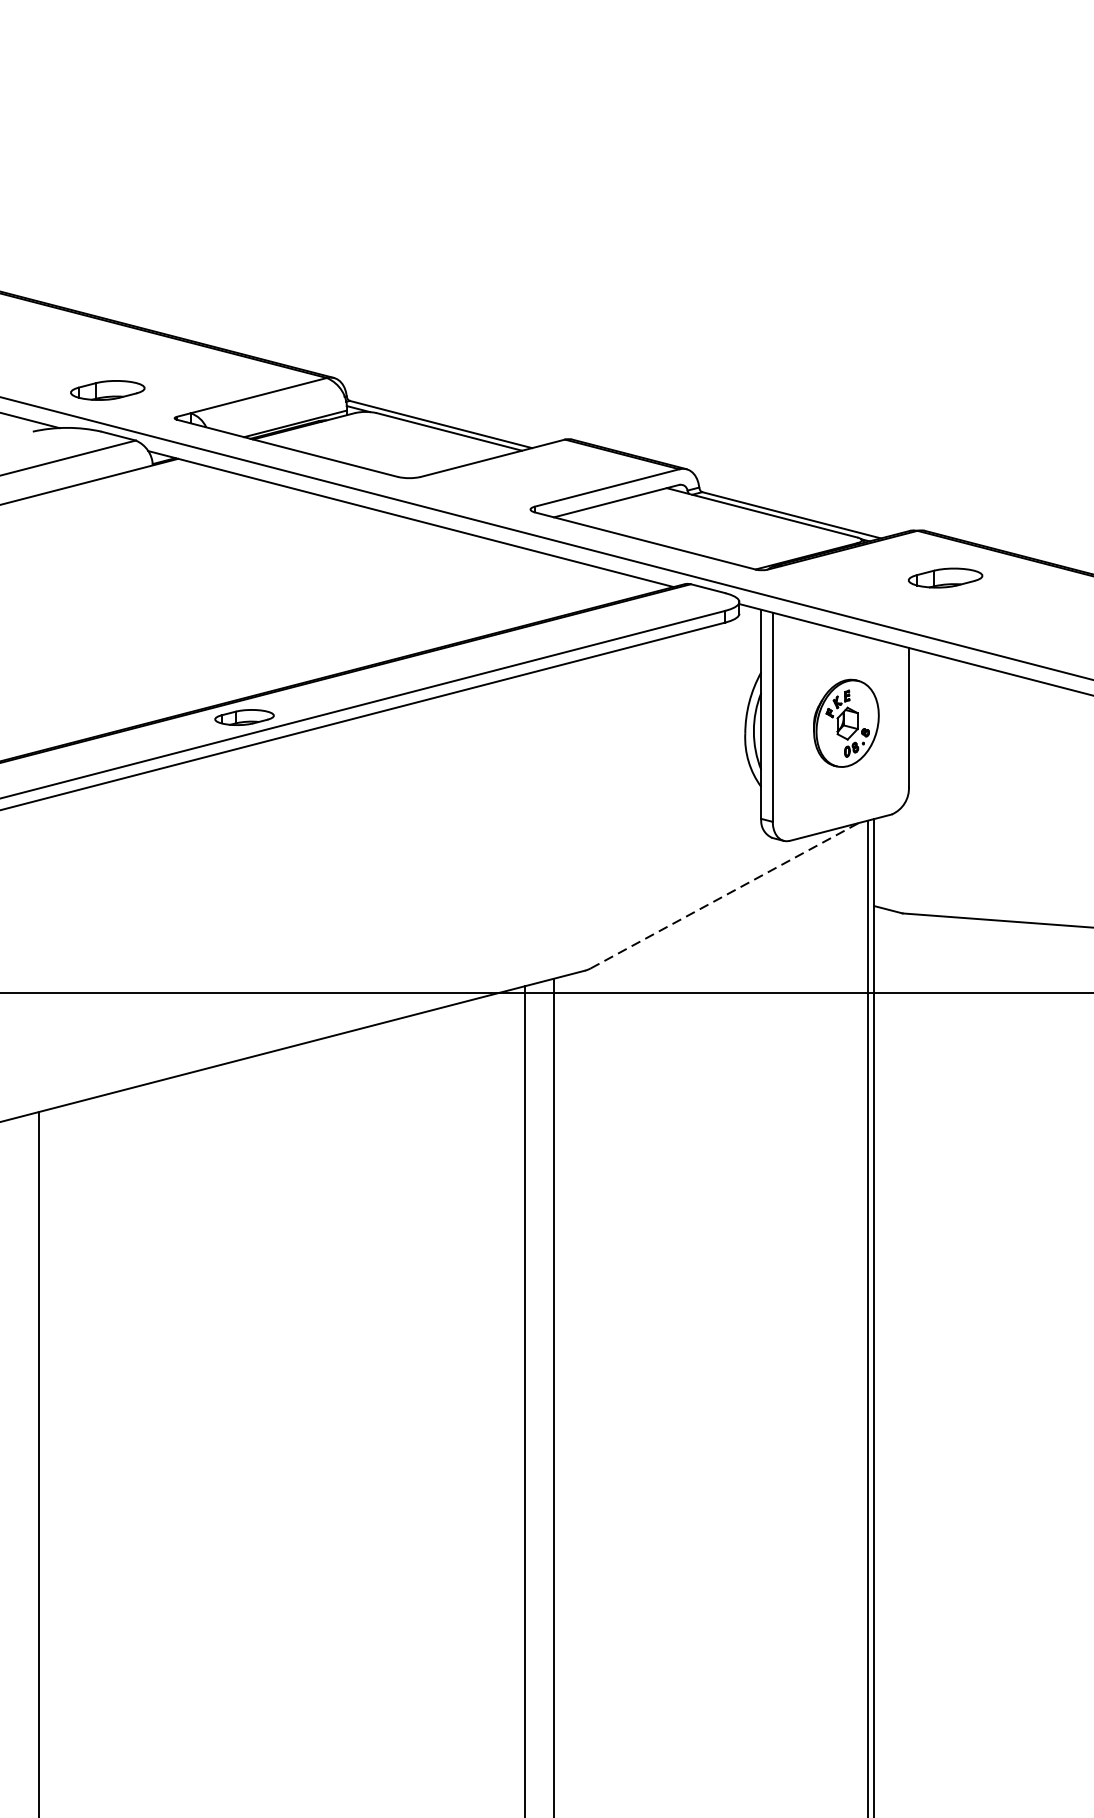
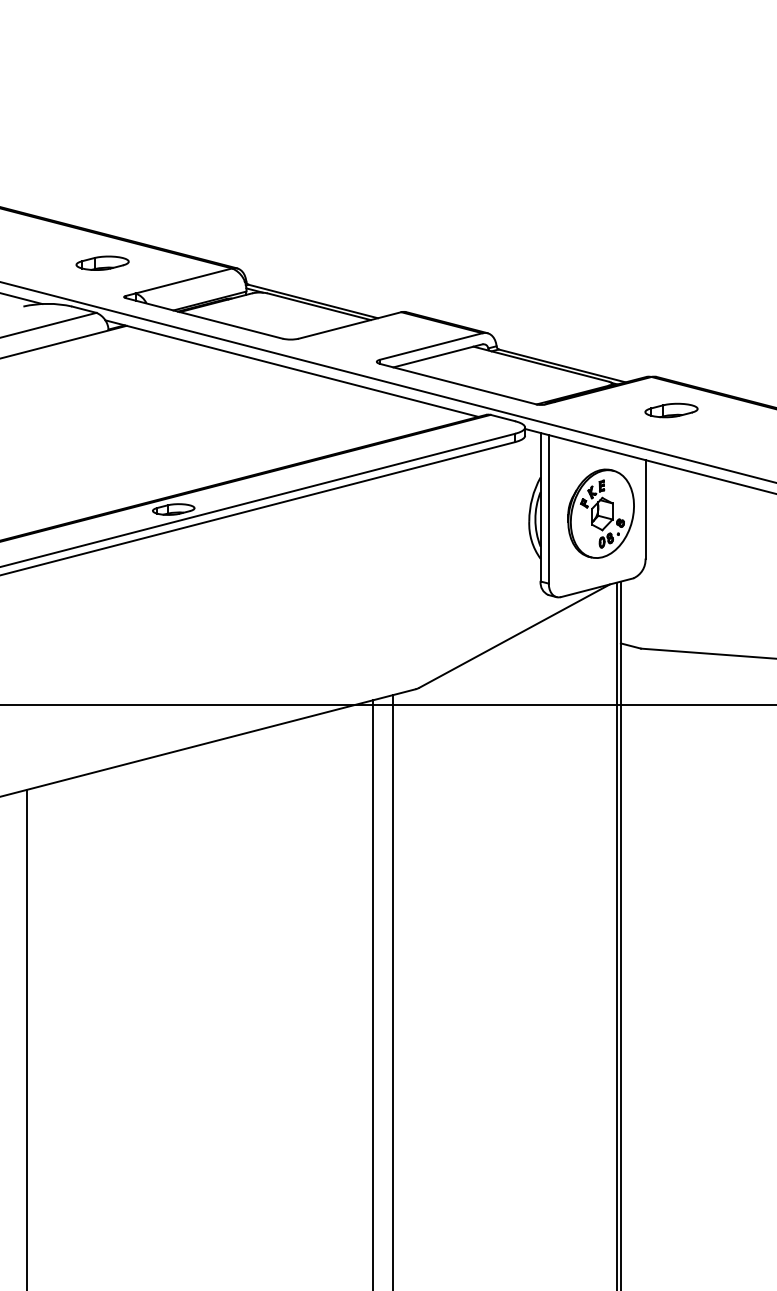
part: (107, 389) -> (102, 262), moved
part: (845, 723) -> (600, 513), size x1.43
line: (725, 894) -> (515, 635), dashed -> solid

